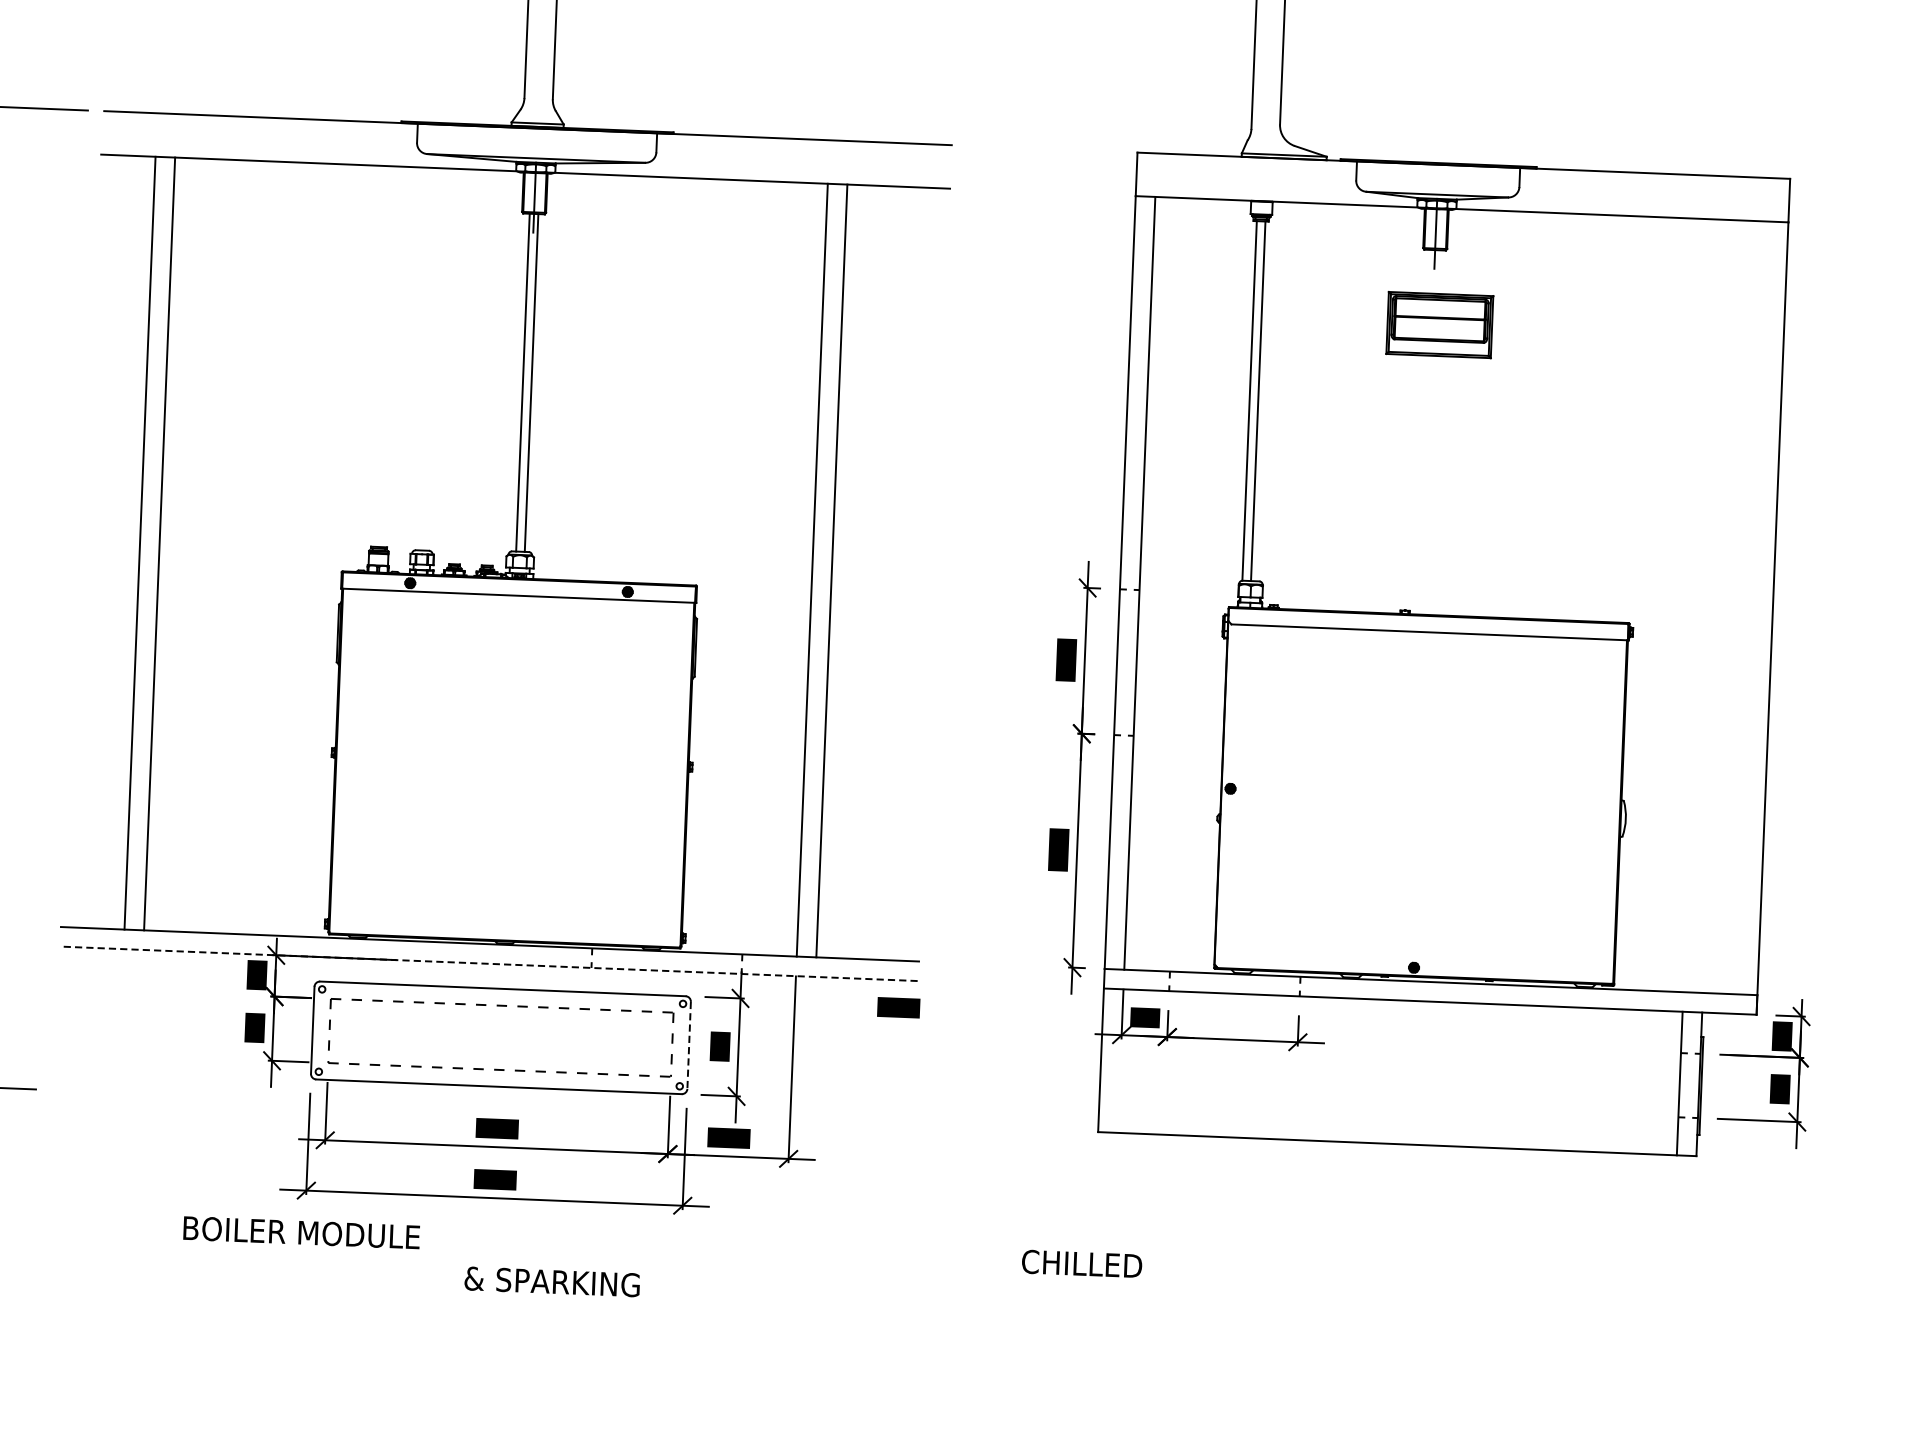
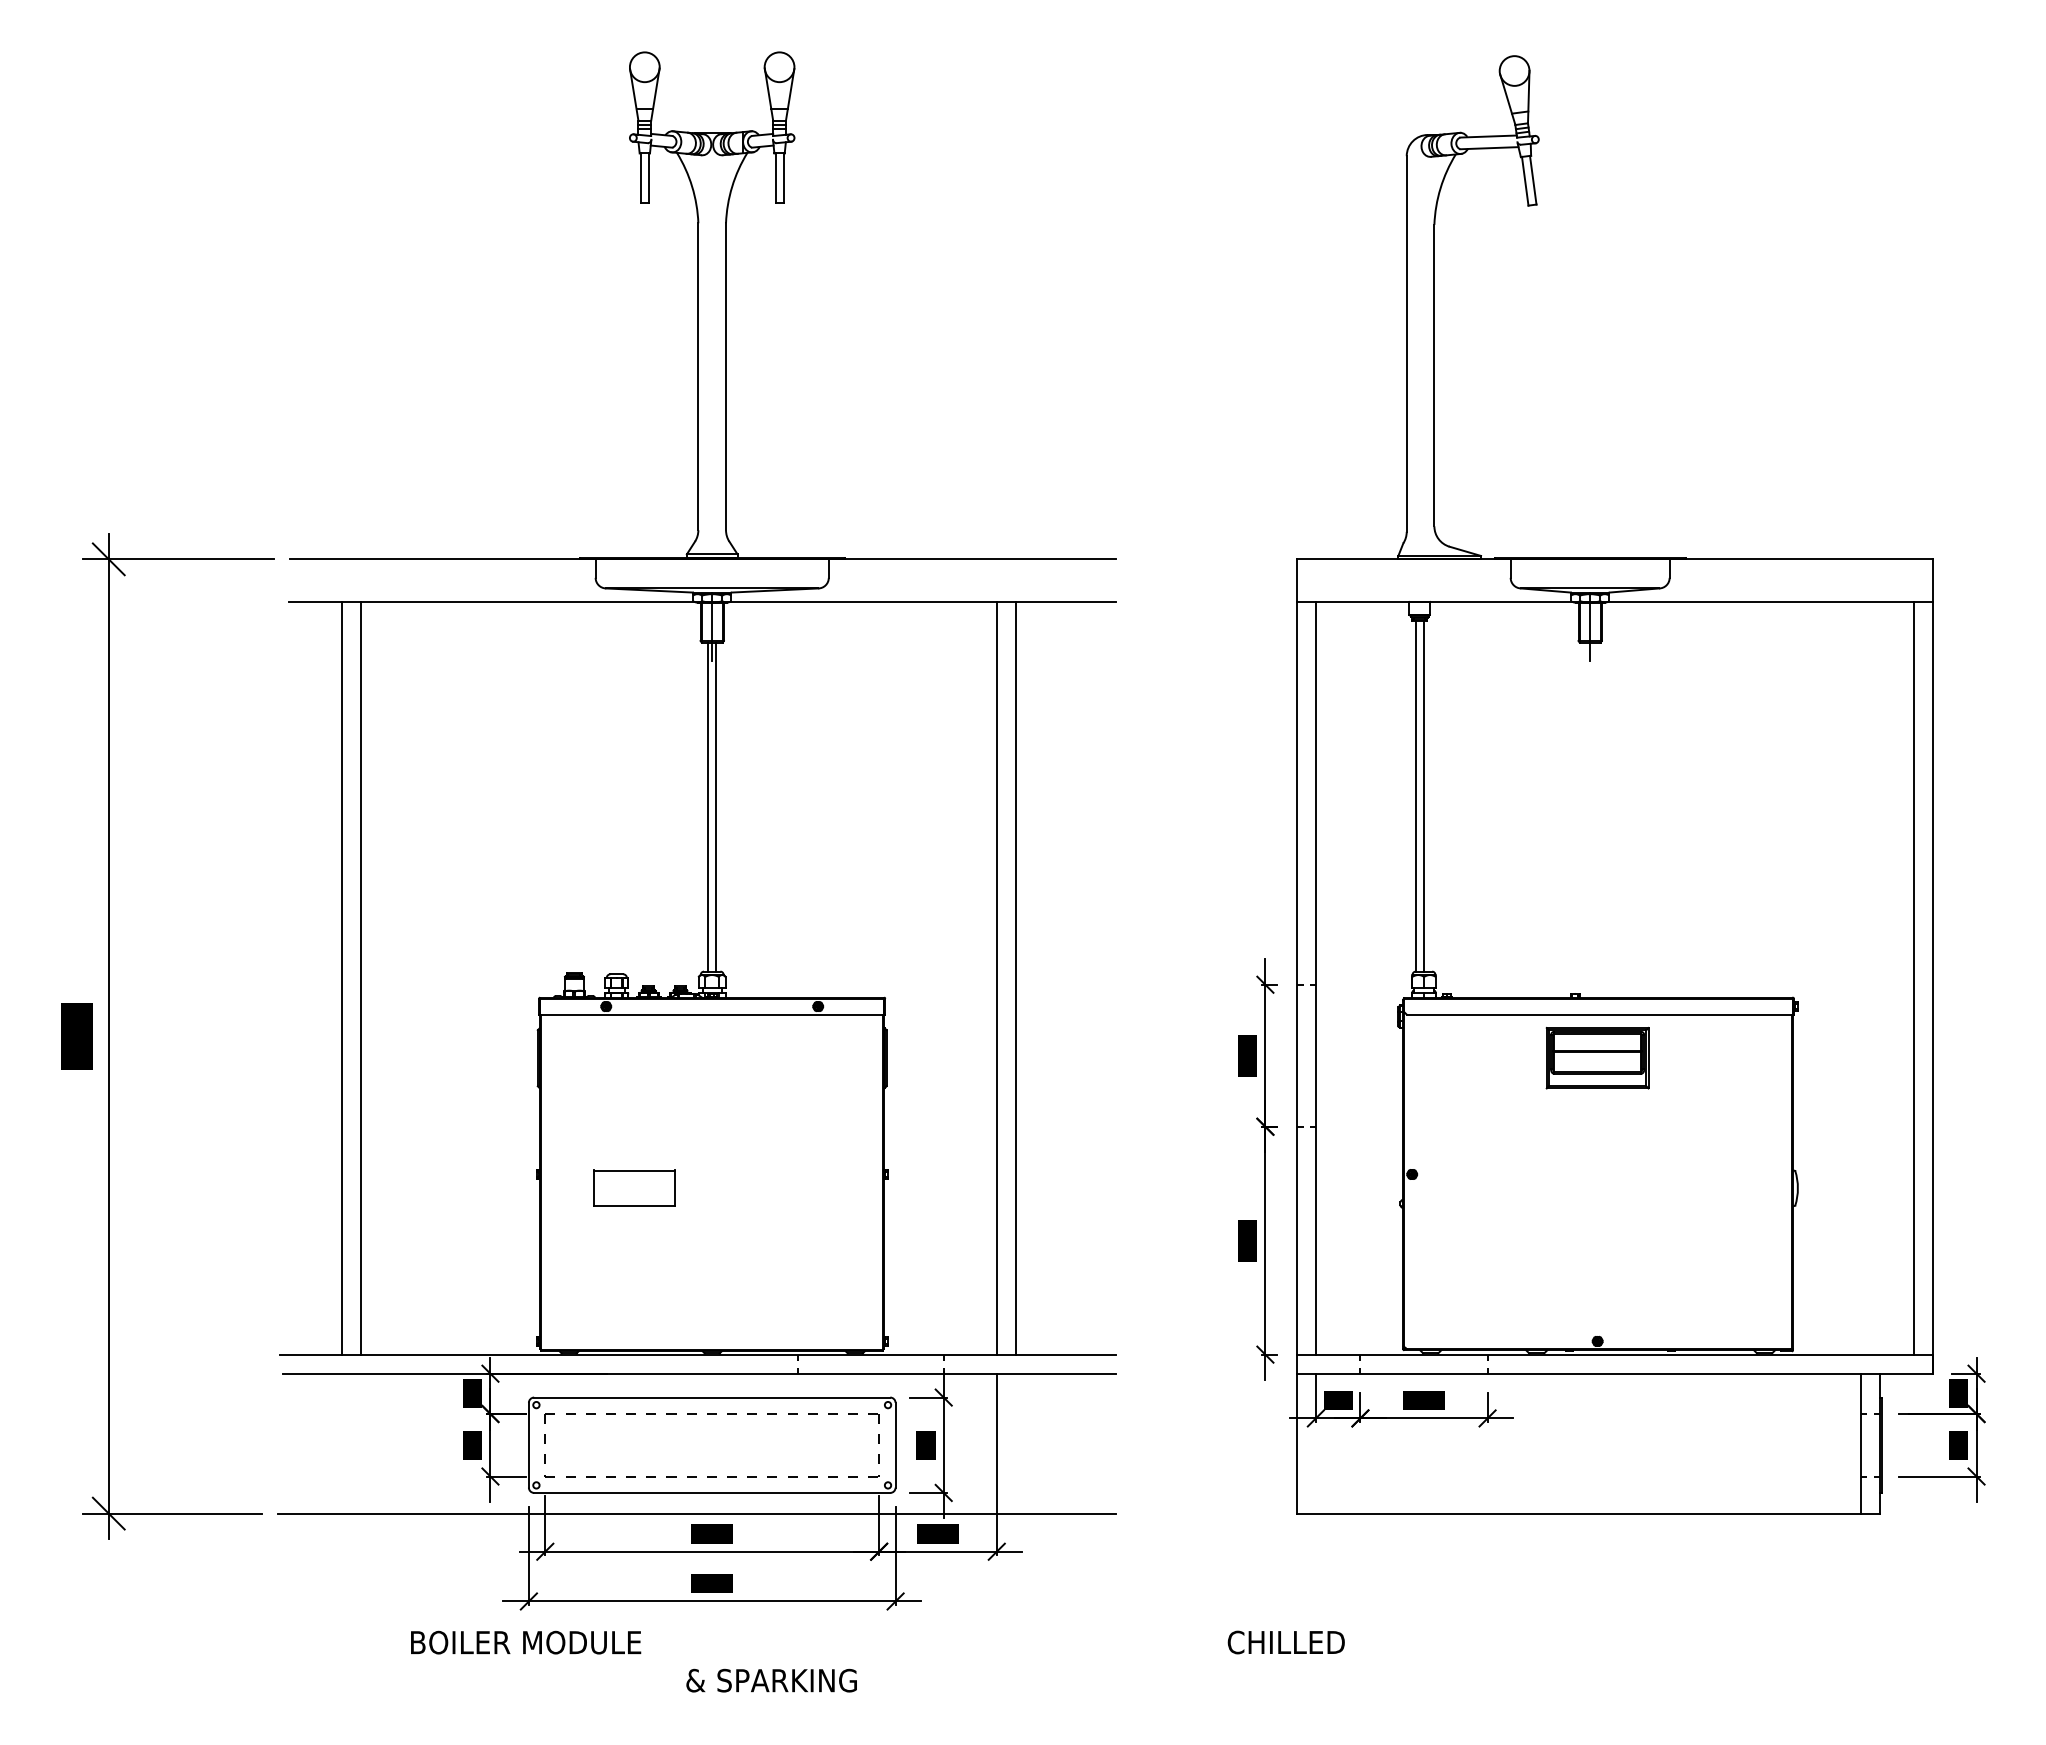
part: (1439, 325) -> (1597, 1058), moved
line: (1753, 607) -> (1913, 977), added
part: (431, 770) -> (634, 1187), added
line: (491, 963) -> (700, 1373), dashed -> solid
text: (898, 1007) -> (1423, 1400), moved
line: (689, 1045) -> (895, 1445), dashed -> solid
line: (482, 1107) -> (696, 1513), added

